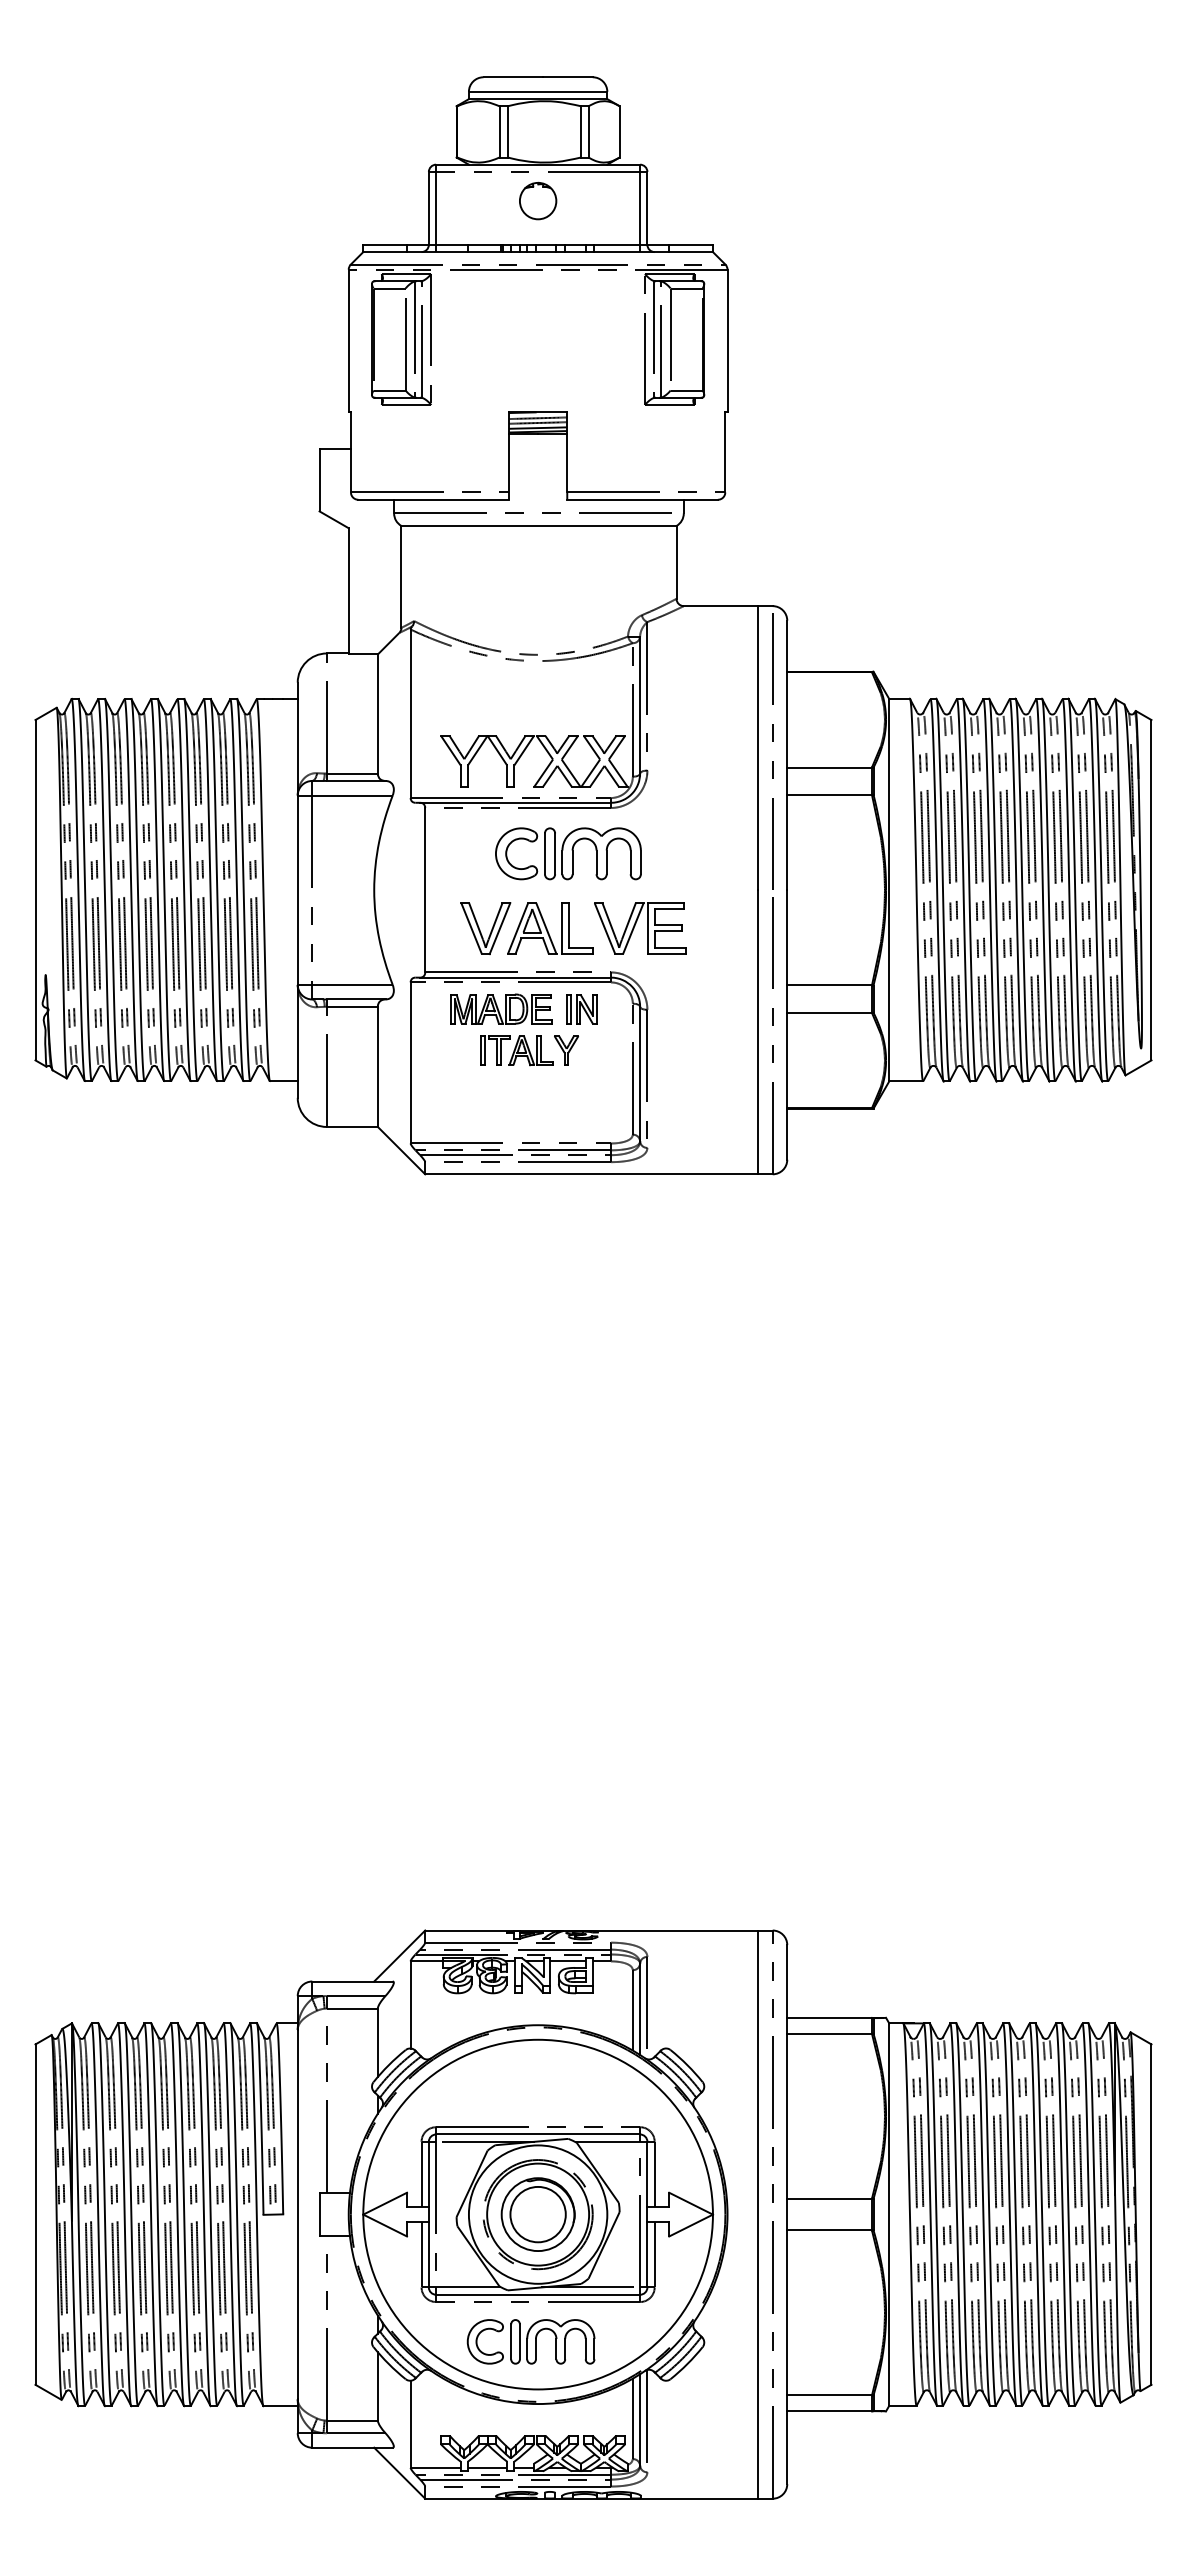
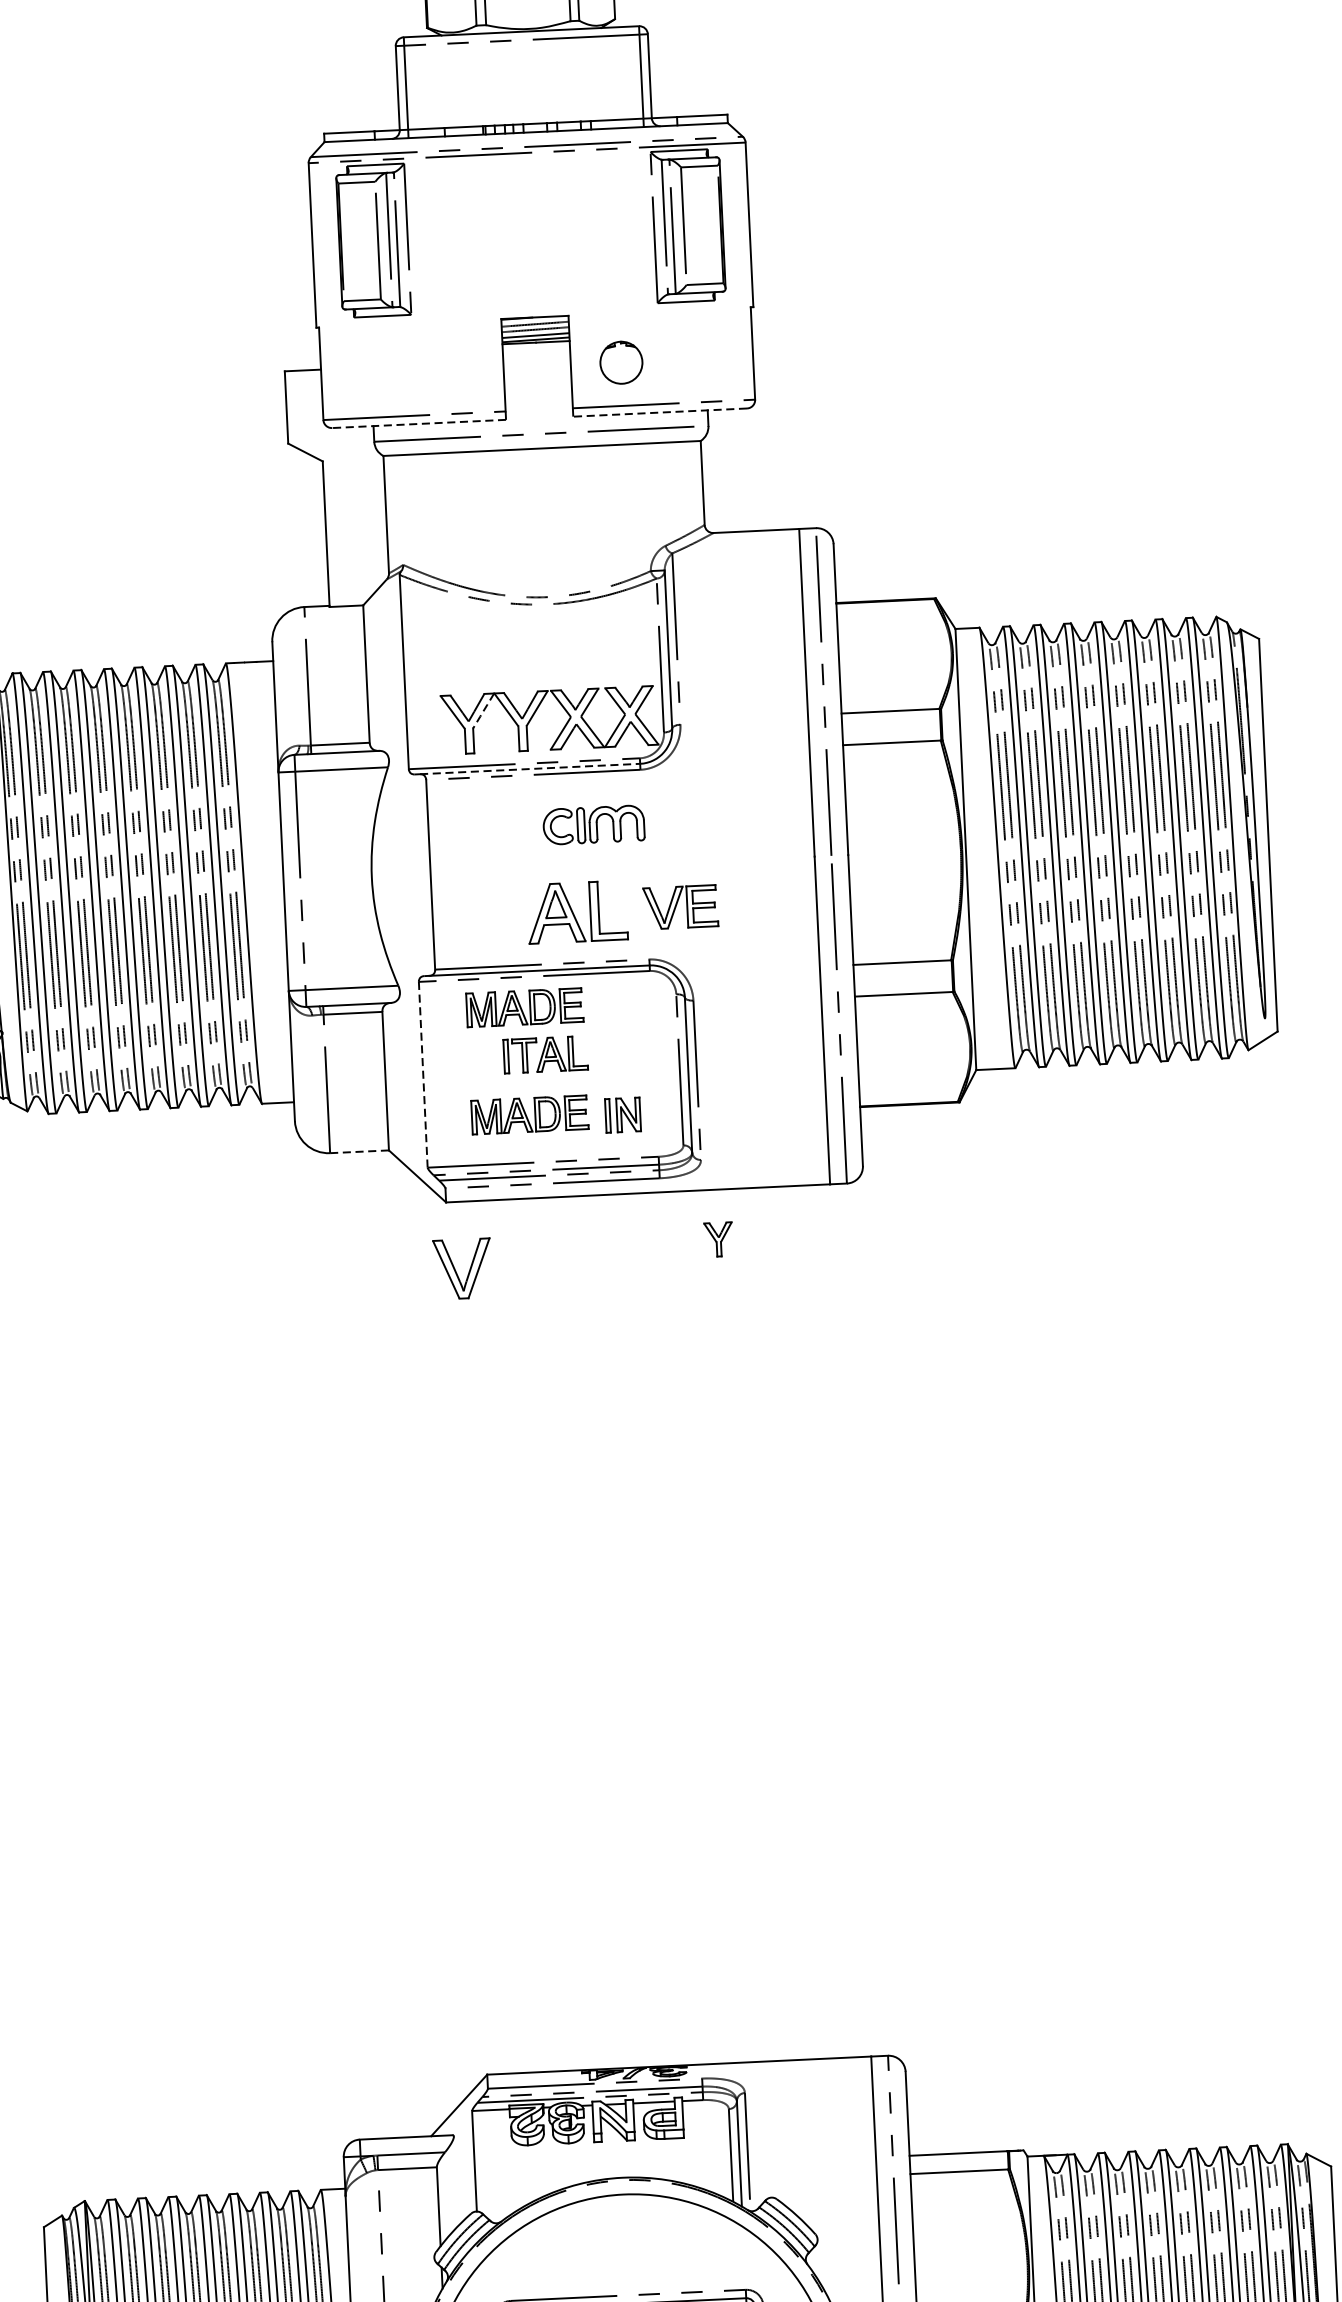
part: (538, 200) -> (621, 362), moved
line: (433, 499) -> (418, 423), solid -> dashed
line: (642, 499) -> (660, 412), solid -> dashed
line: (477, 751) -> (483, 711), solid -> dashed
line: (516, 802) -> (531, 768), solid -> dashed
part: (568, 853) -> (593, 824), size x0.6
part: (485, 928) -> (462, 1268), moved
part: (640, 928) -> (681, 907), size x0.7
part: (581, 1009) -> (622, 1115), moved
part: (566, 1050) -> (718, 1239), moved
line: (410, 1062) -> (423, 1074), solid -> dashed
part: (501, 1101) -> (530, 1114), added
line: (352, 1126) -> (359, 1151), solid -> dashed

